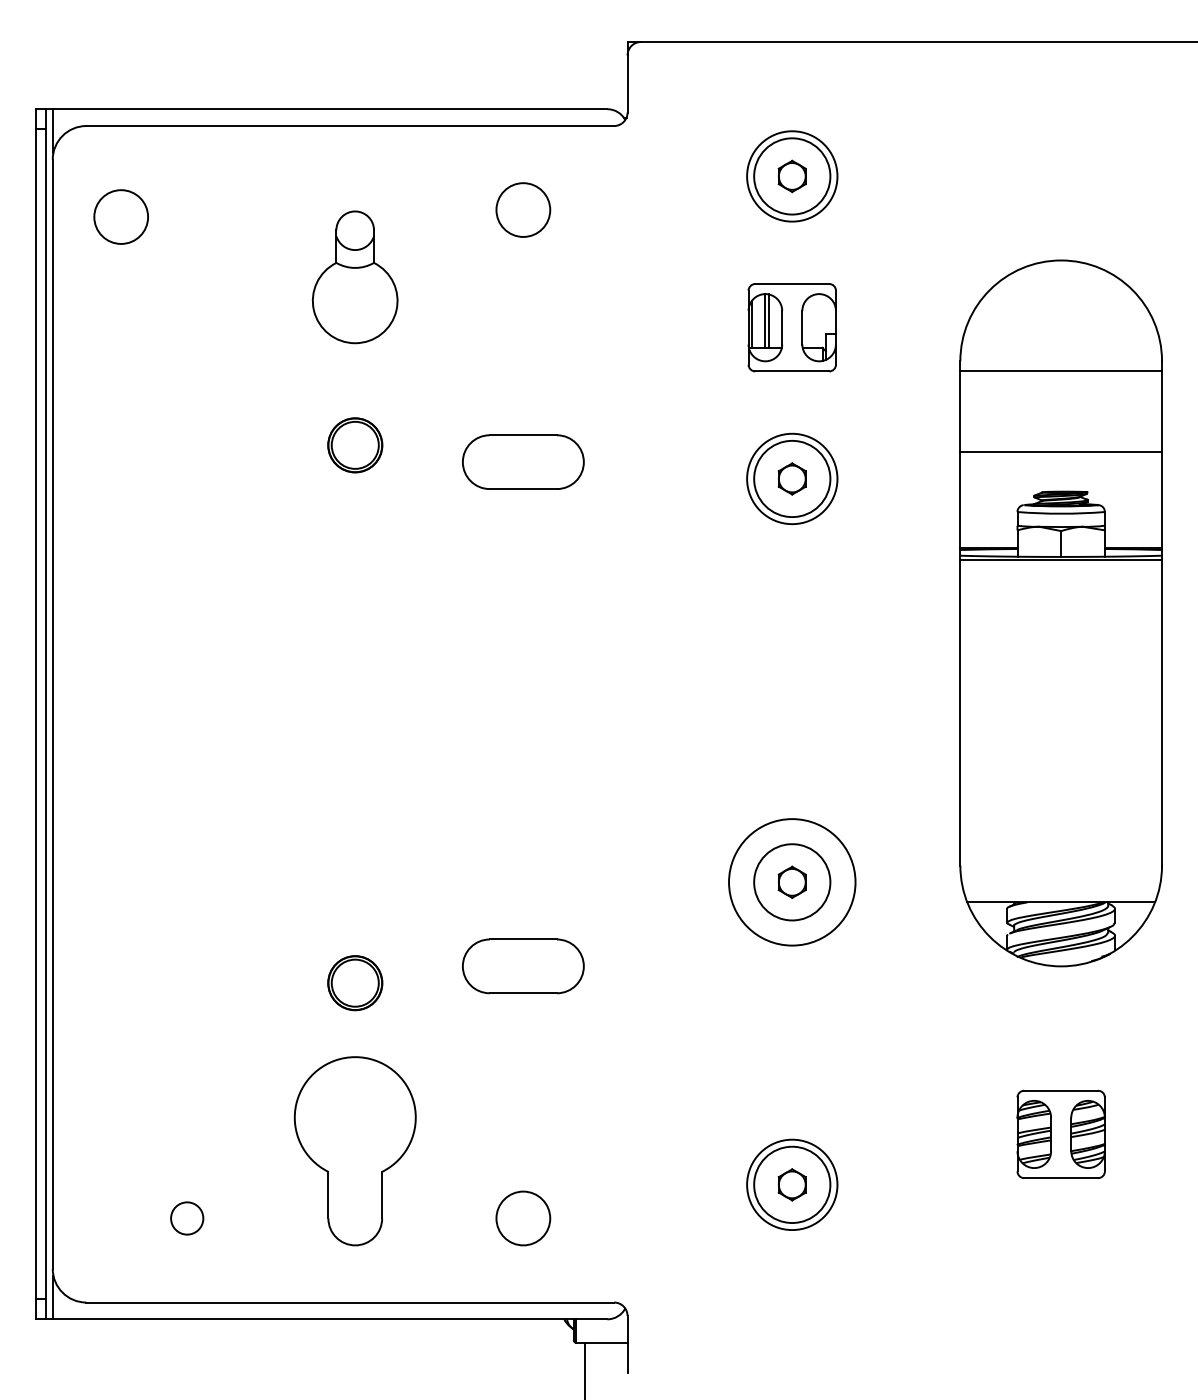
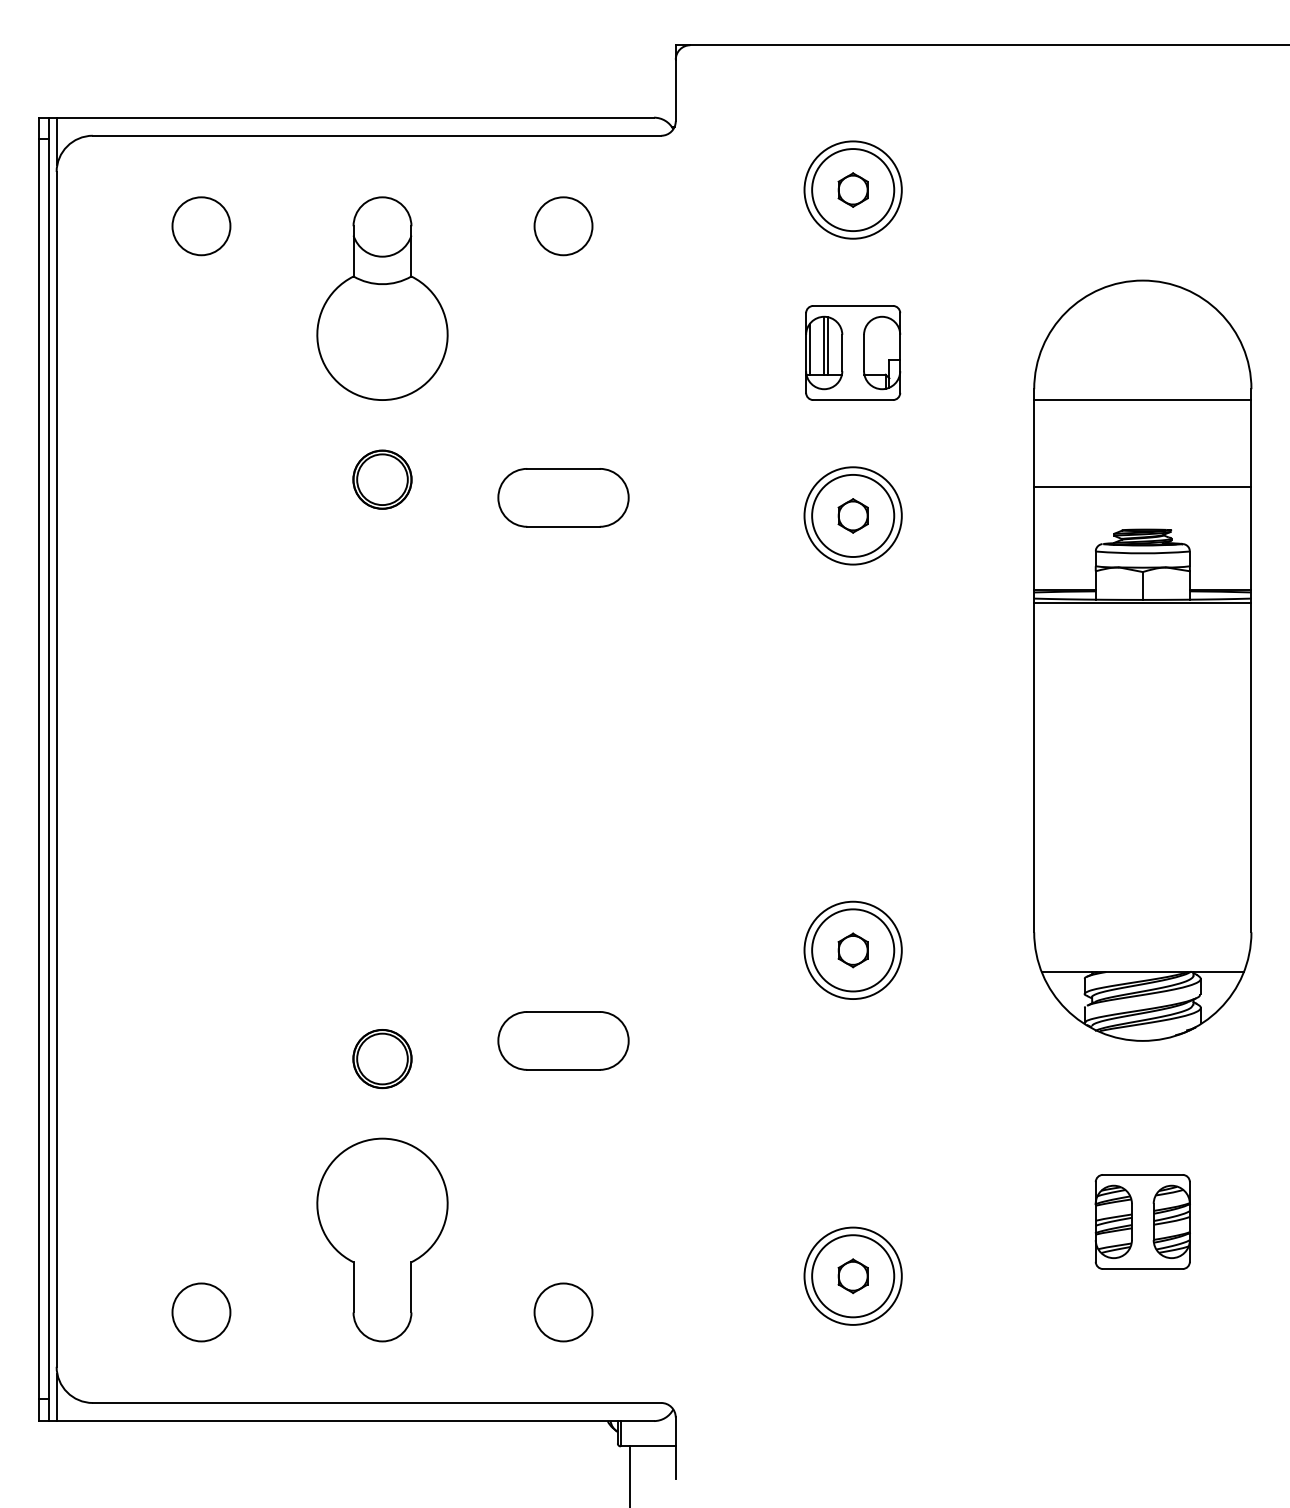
circle: (120, 216) -> (200, 225), moved
part: (354, 277) -> (381, 298), size x1.43
circle: (792, 882) -> (853, 950), size x0.71
circle: (187, 1218) -> (201, 1312), size x1.67

